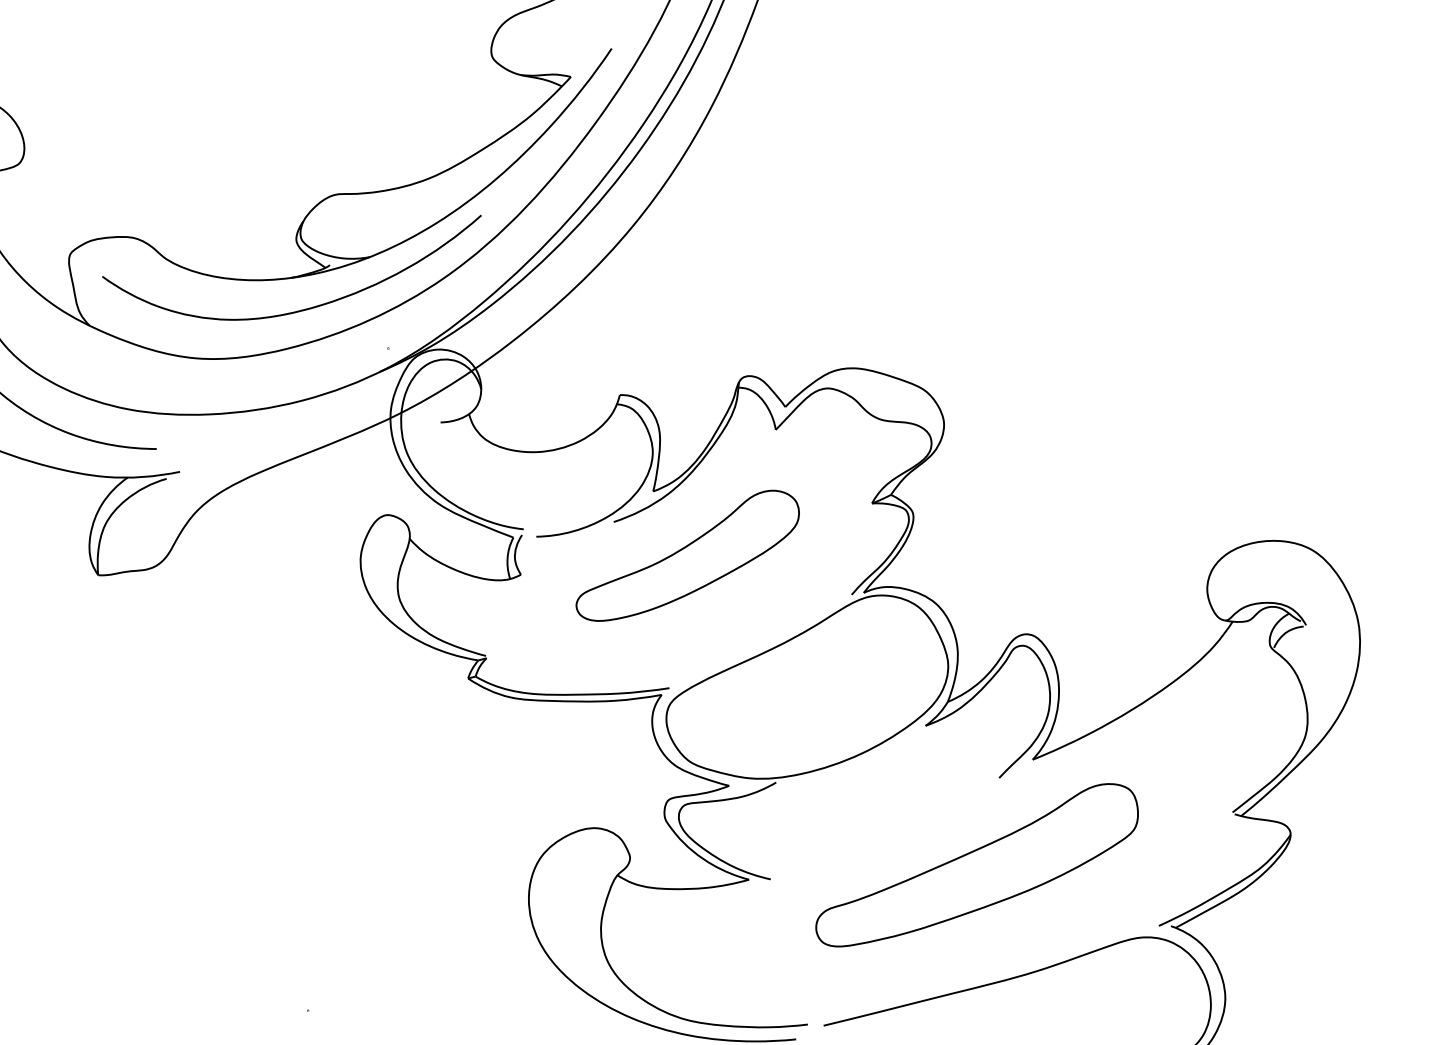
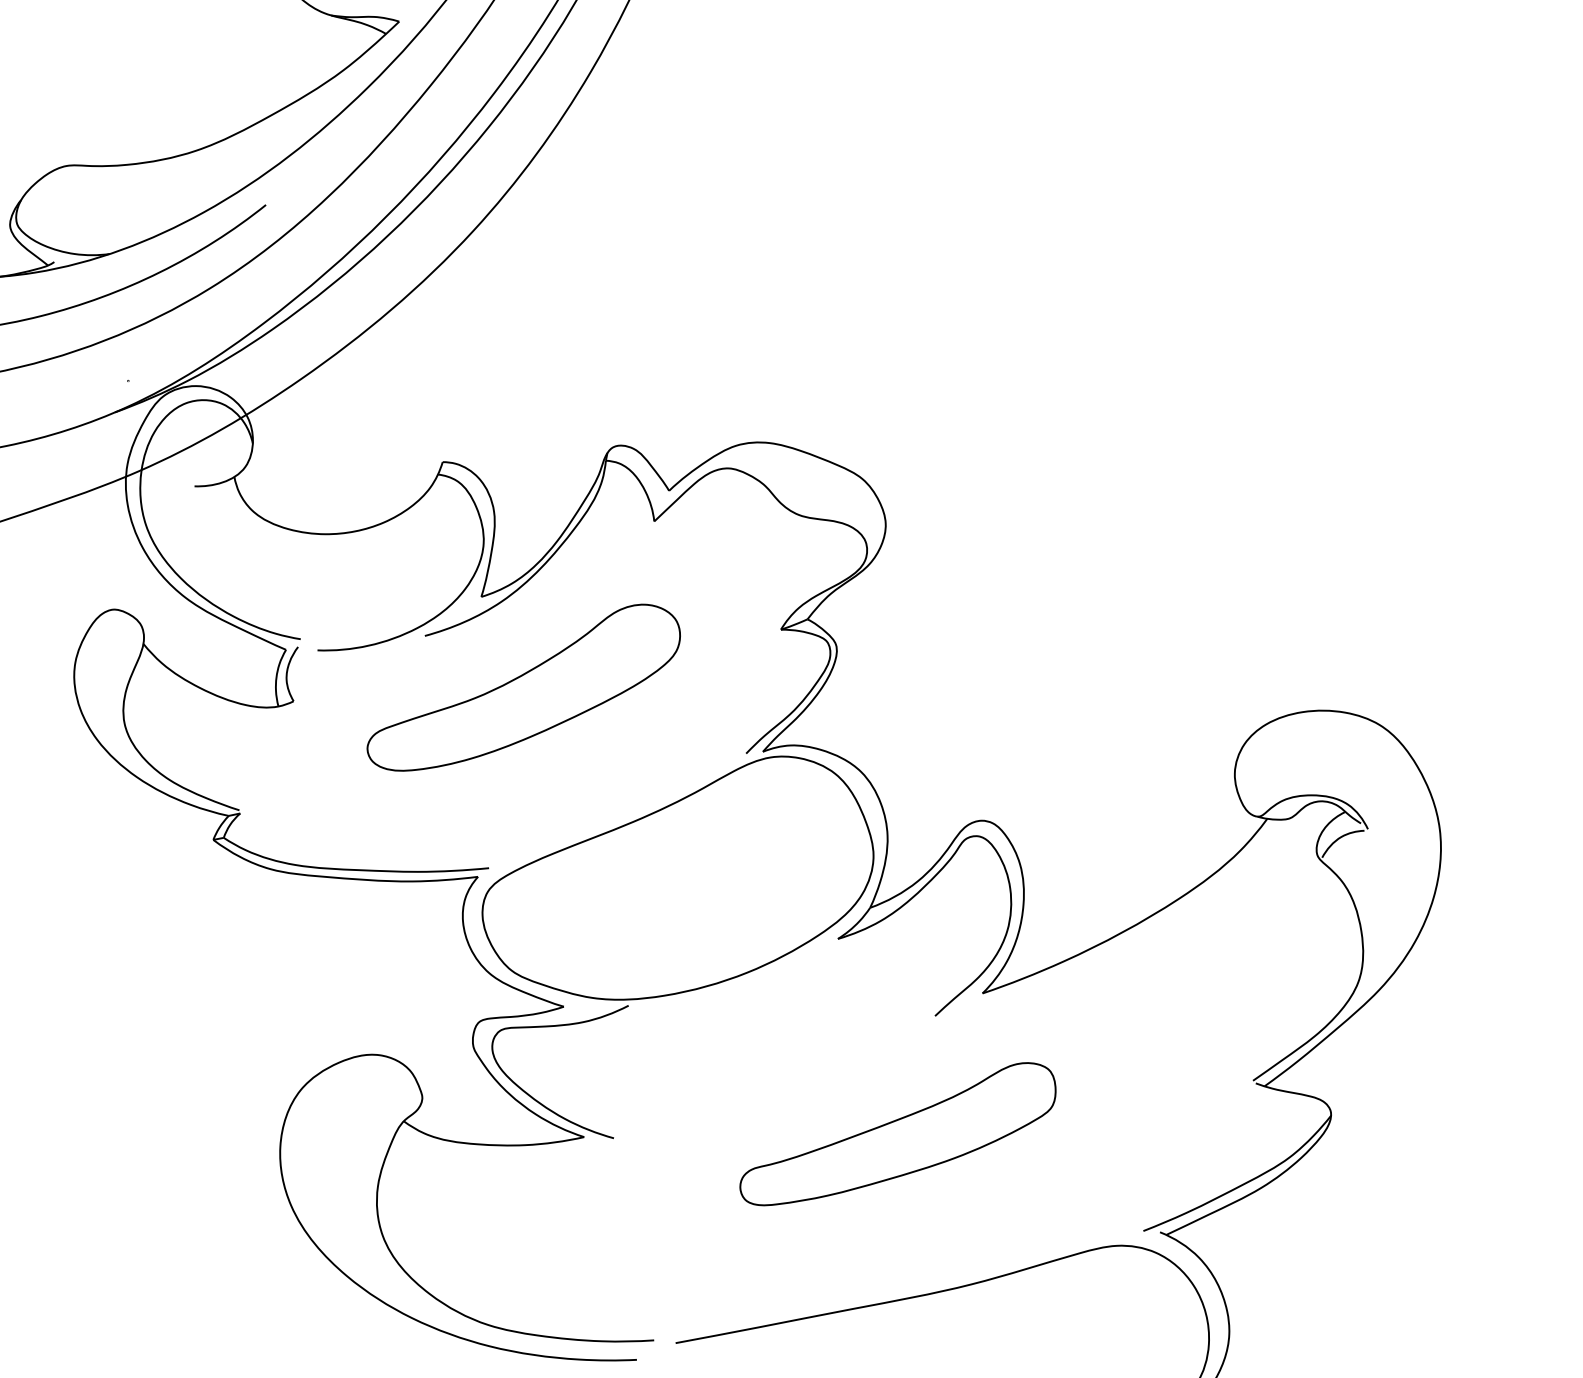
part: (976, 865) -> (897, 1134), size x0.7

